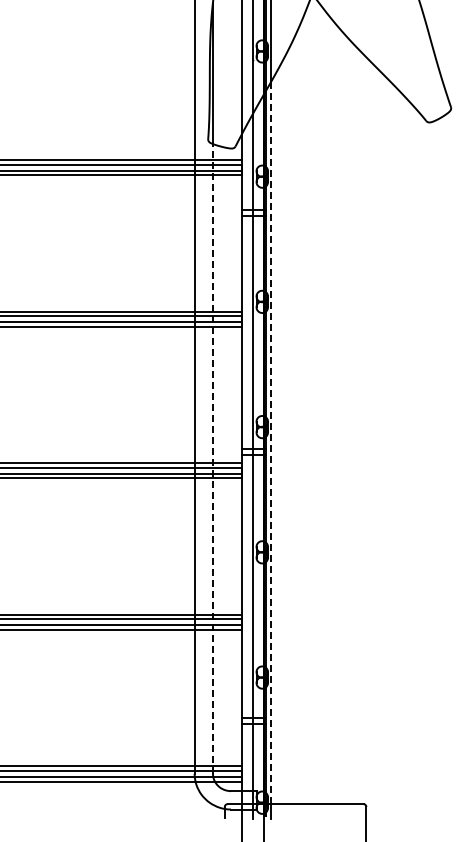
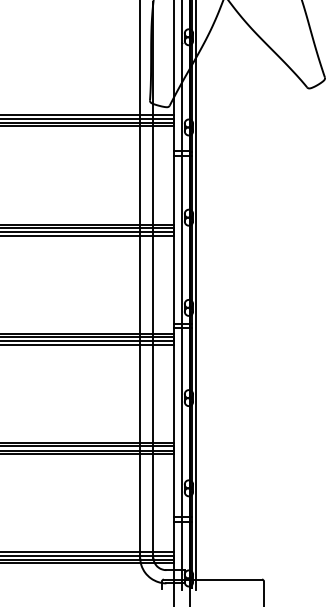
line: (271, 442) -> (195, 318), dashed -> solid
line: (212, 458) -> (153, 330), dashed -> solid

